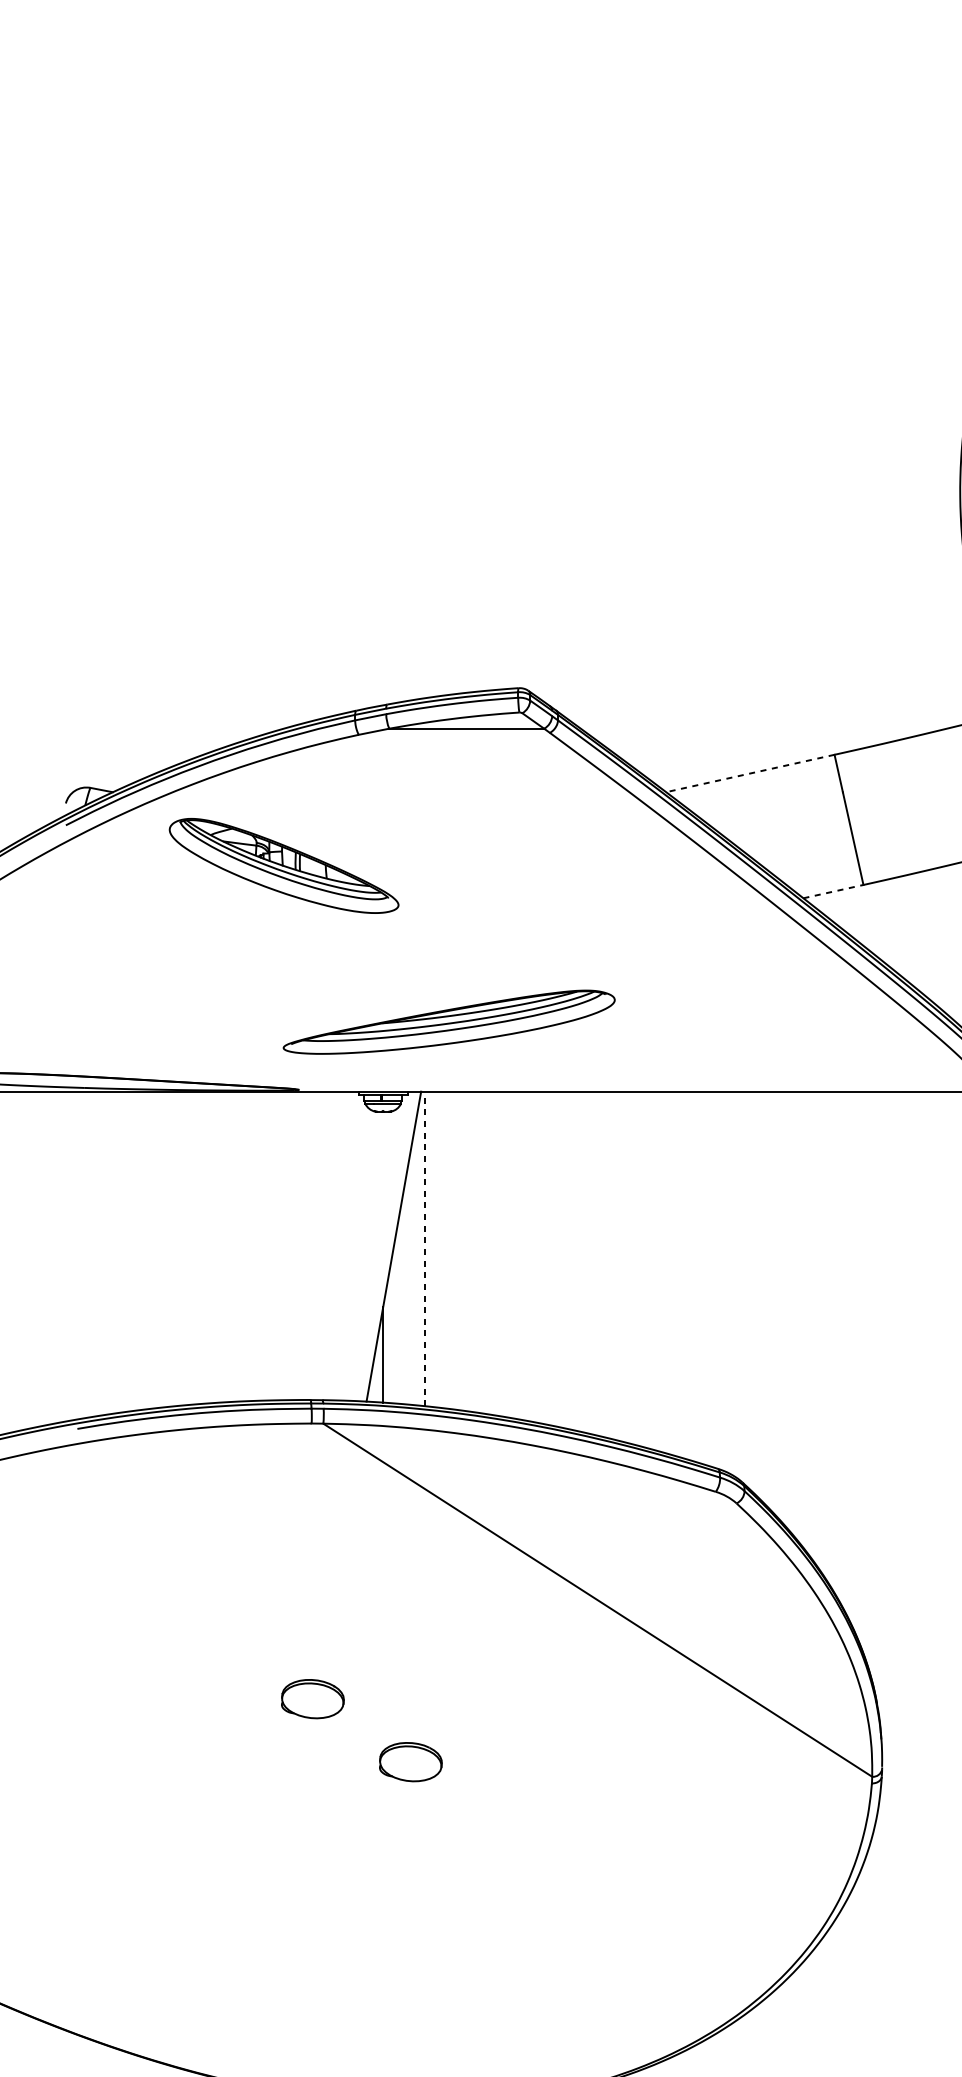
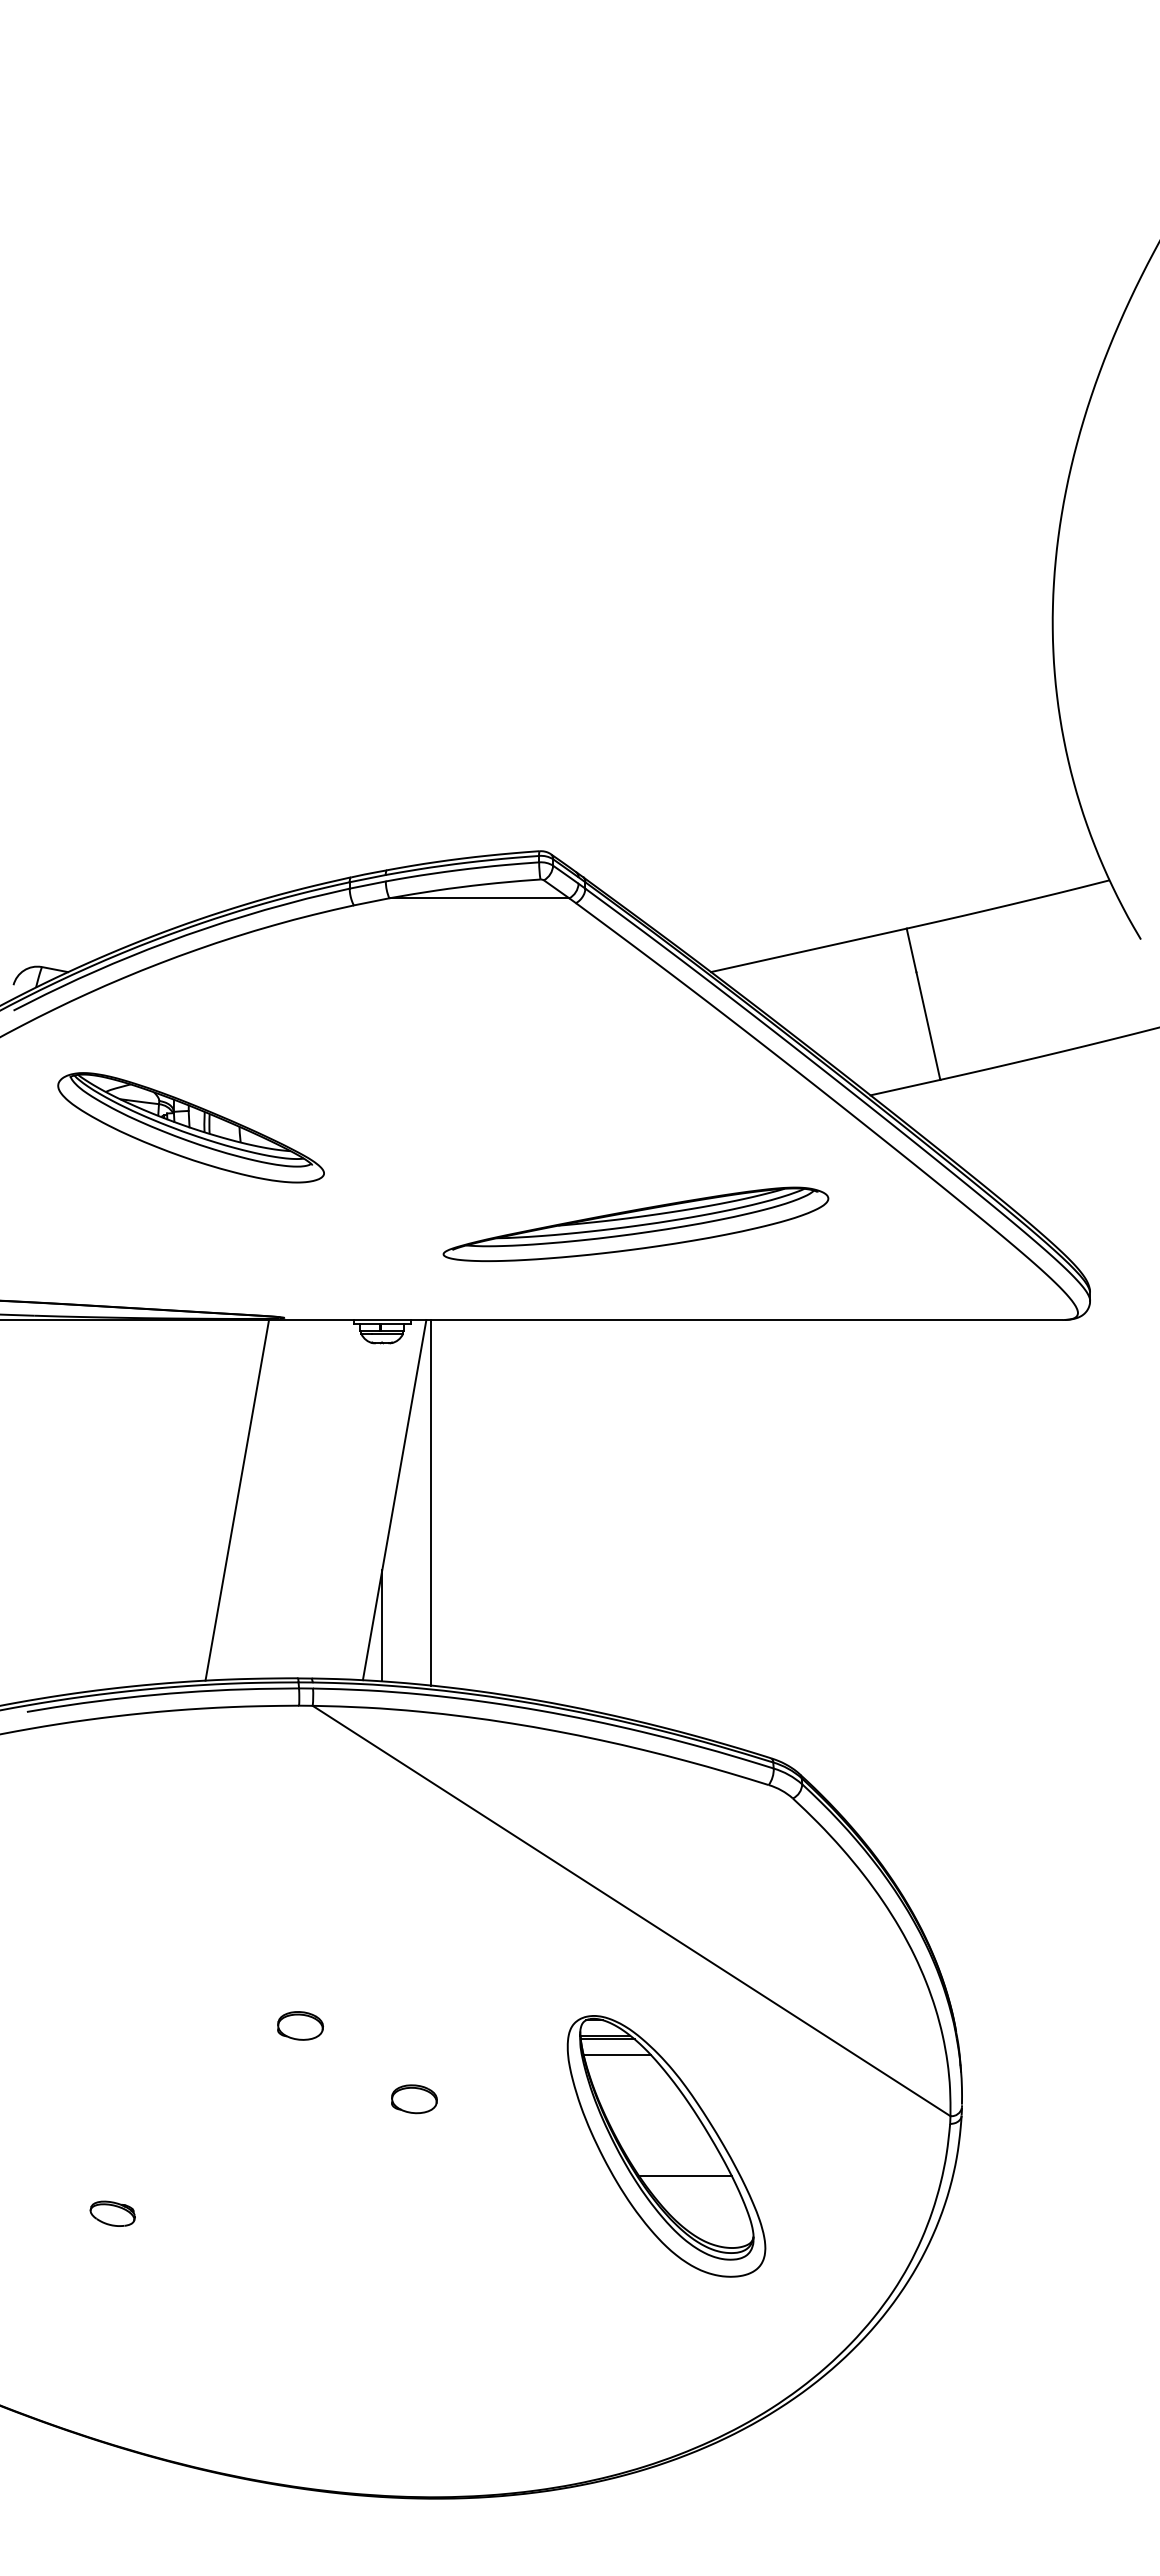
line: (750, 773) -> (808, 950), dashed -> solid
part: (283, 865) -> (190, 1127), moved
line: (833, 891) -> (905, 1087), dashed -> solid
part: (448, 1021) -> (635, 1223), moved
line: (258, 1246) -> (237, 1500), added
line: (425, 1248) -> (431, 1502), dashed -> solid
part: (312, 1698) -> (300, 2025), size x0.62
part: (410, 1762) -> (414, 2099), size x0.62
part: (627, 1802) -> (666, 2146), added
part: (151, 1860) -> (112, 2213), added

